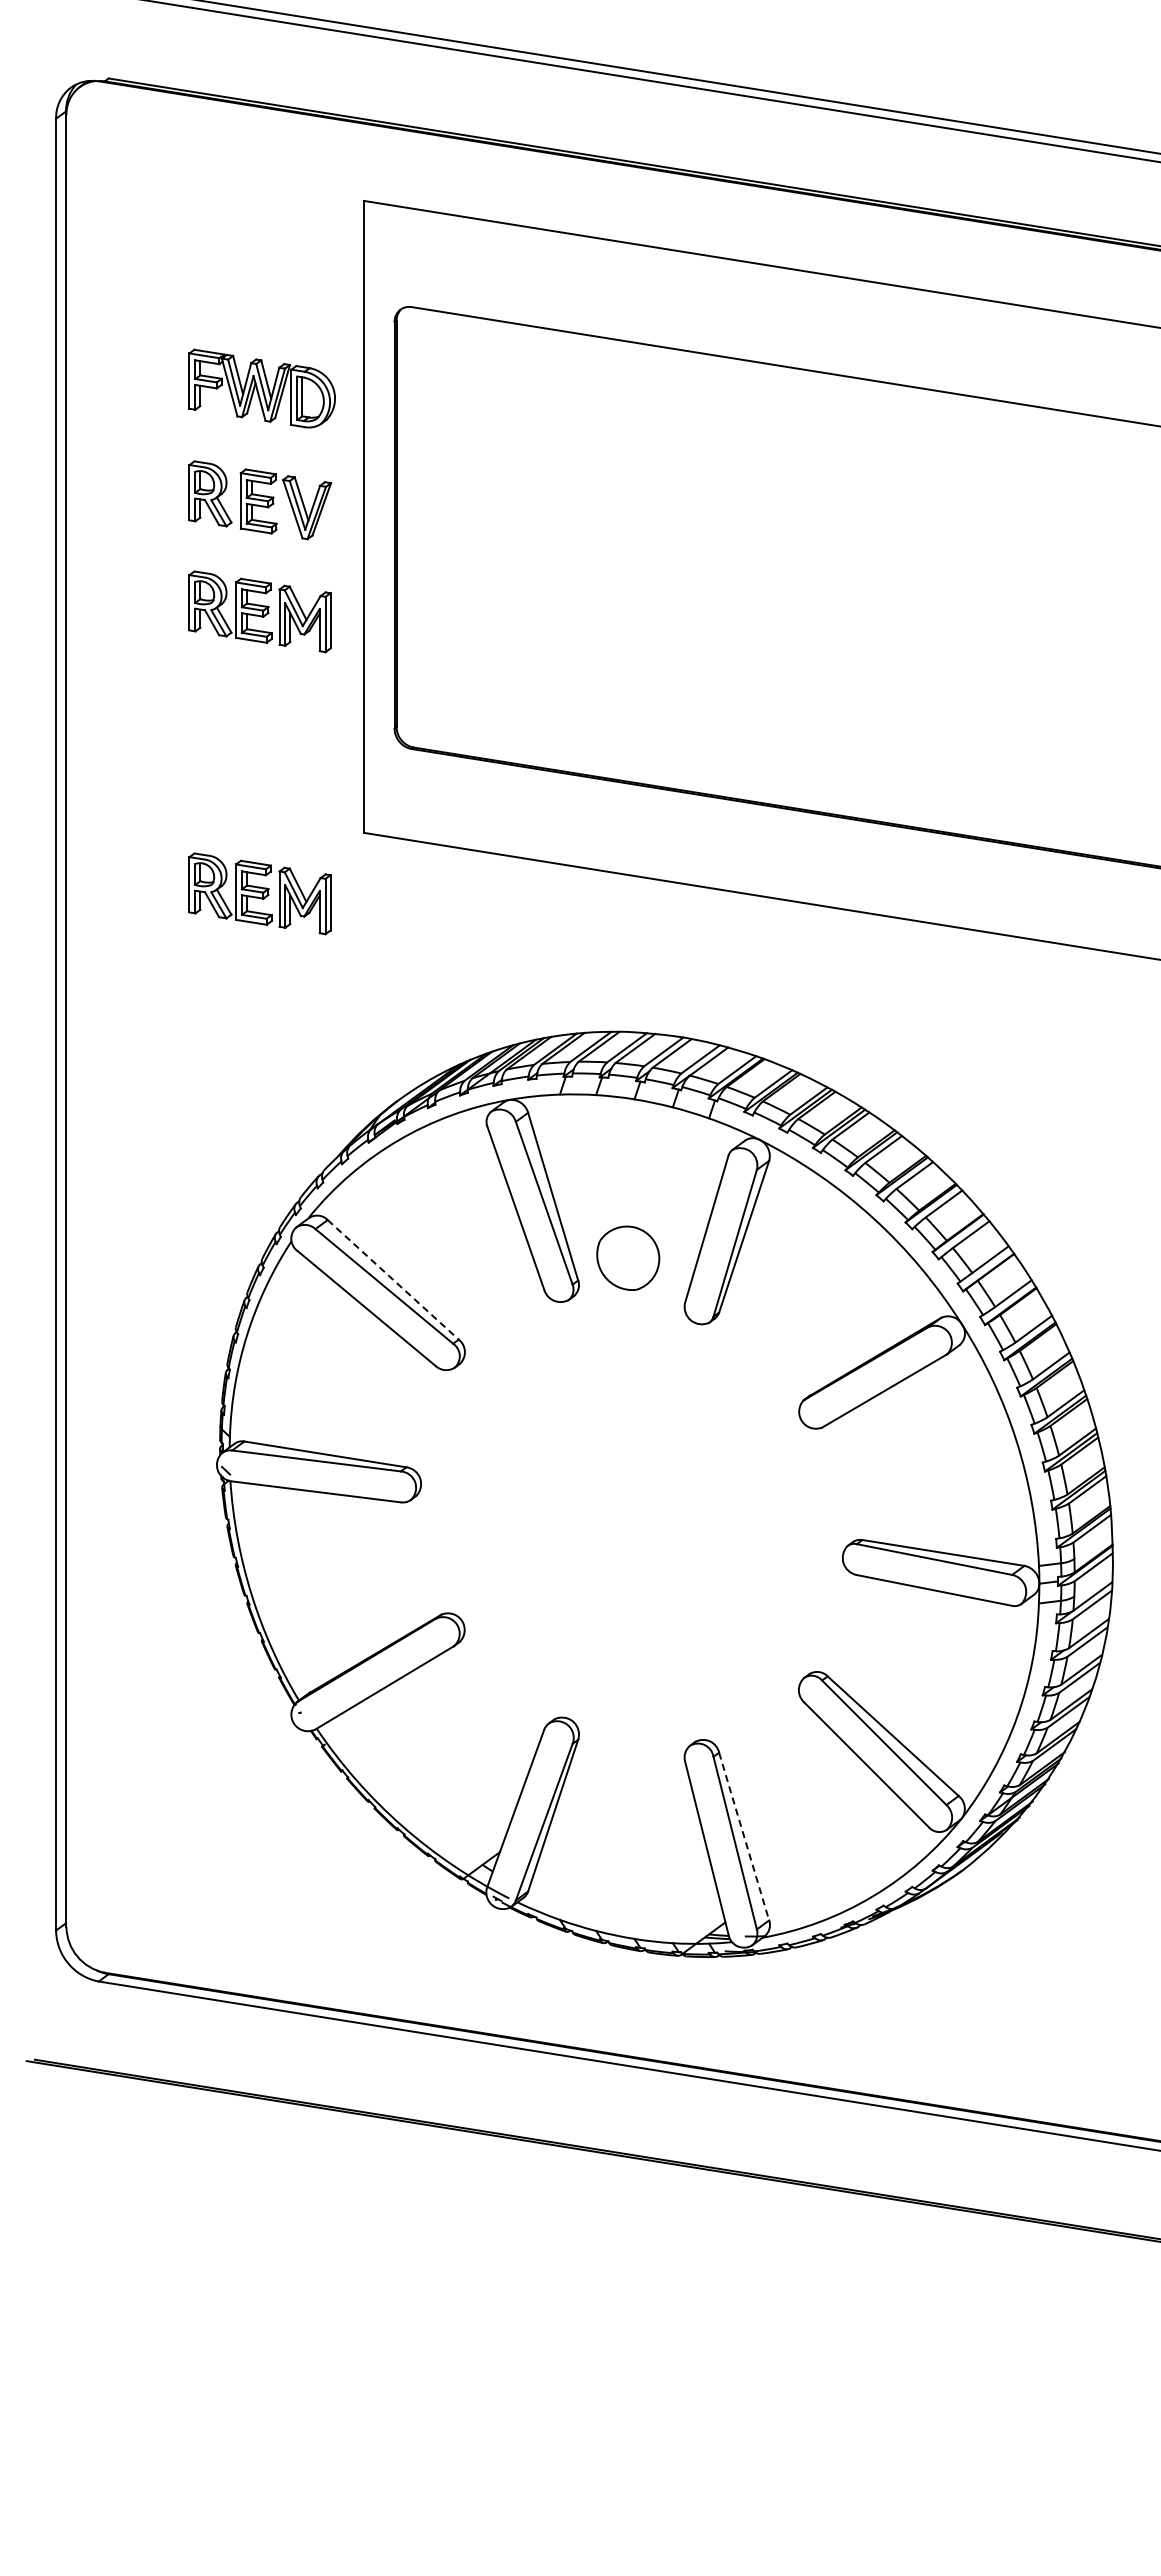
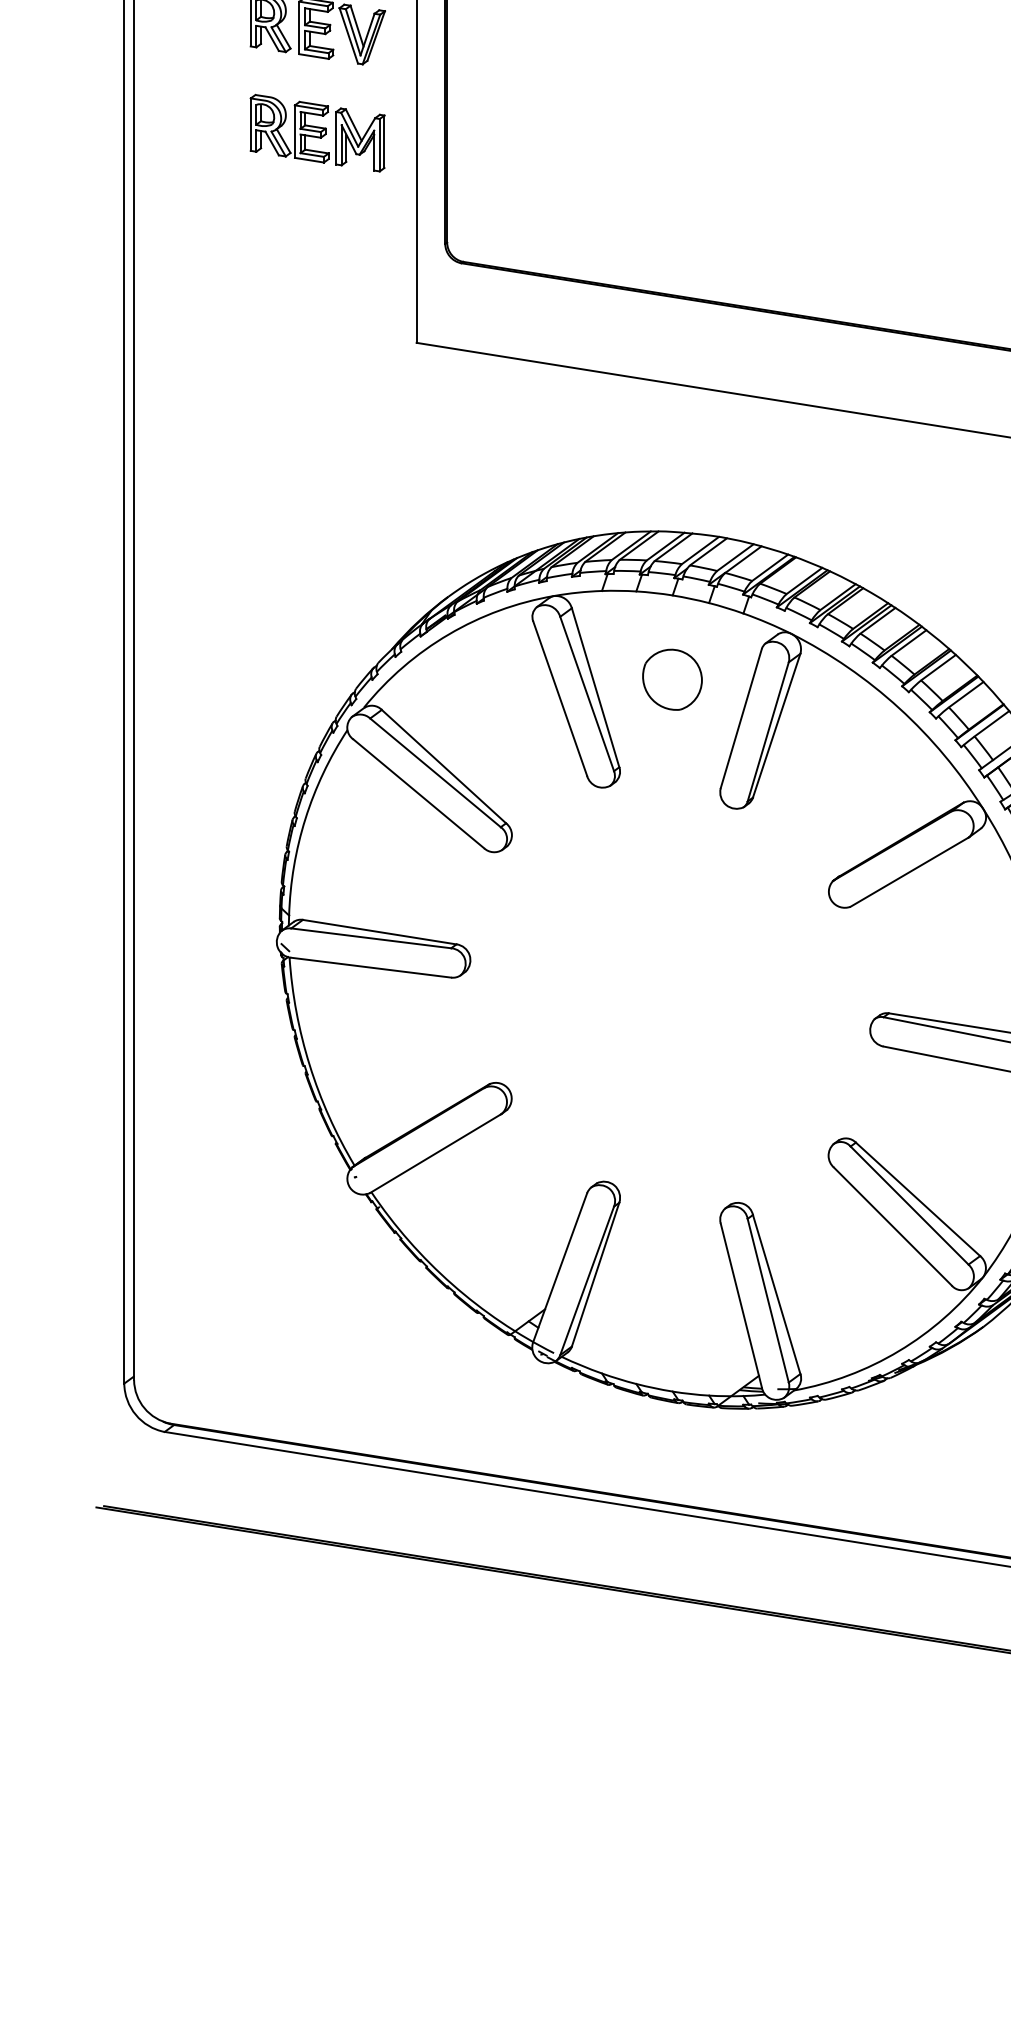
part: (259, 893) -> (317, 400), removed
part: (628, 1257) -> (672, 679), moved
line: (393, 1279) -> (444, 766), dashed -> solid
line: (744, 1836) -> (777, 1294), dashed -> solid

